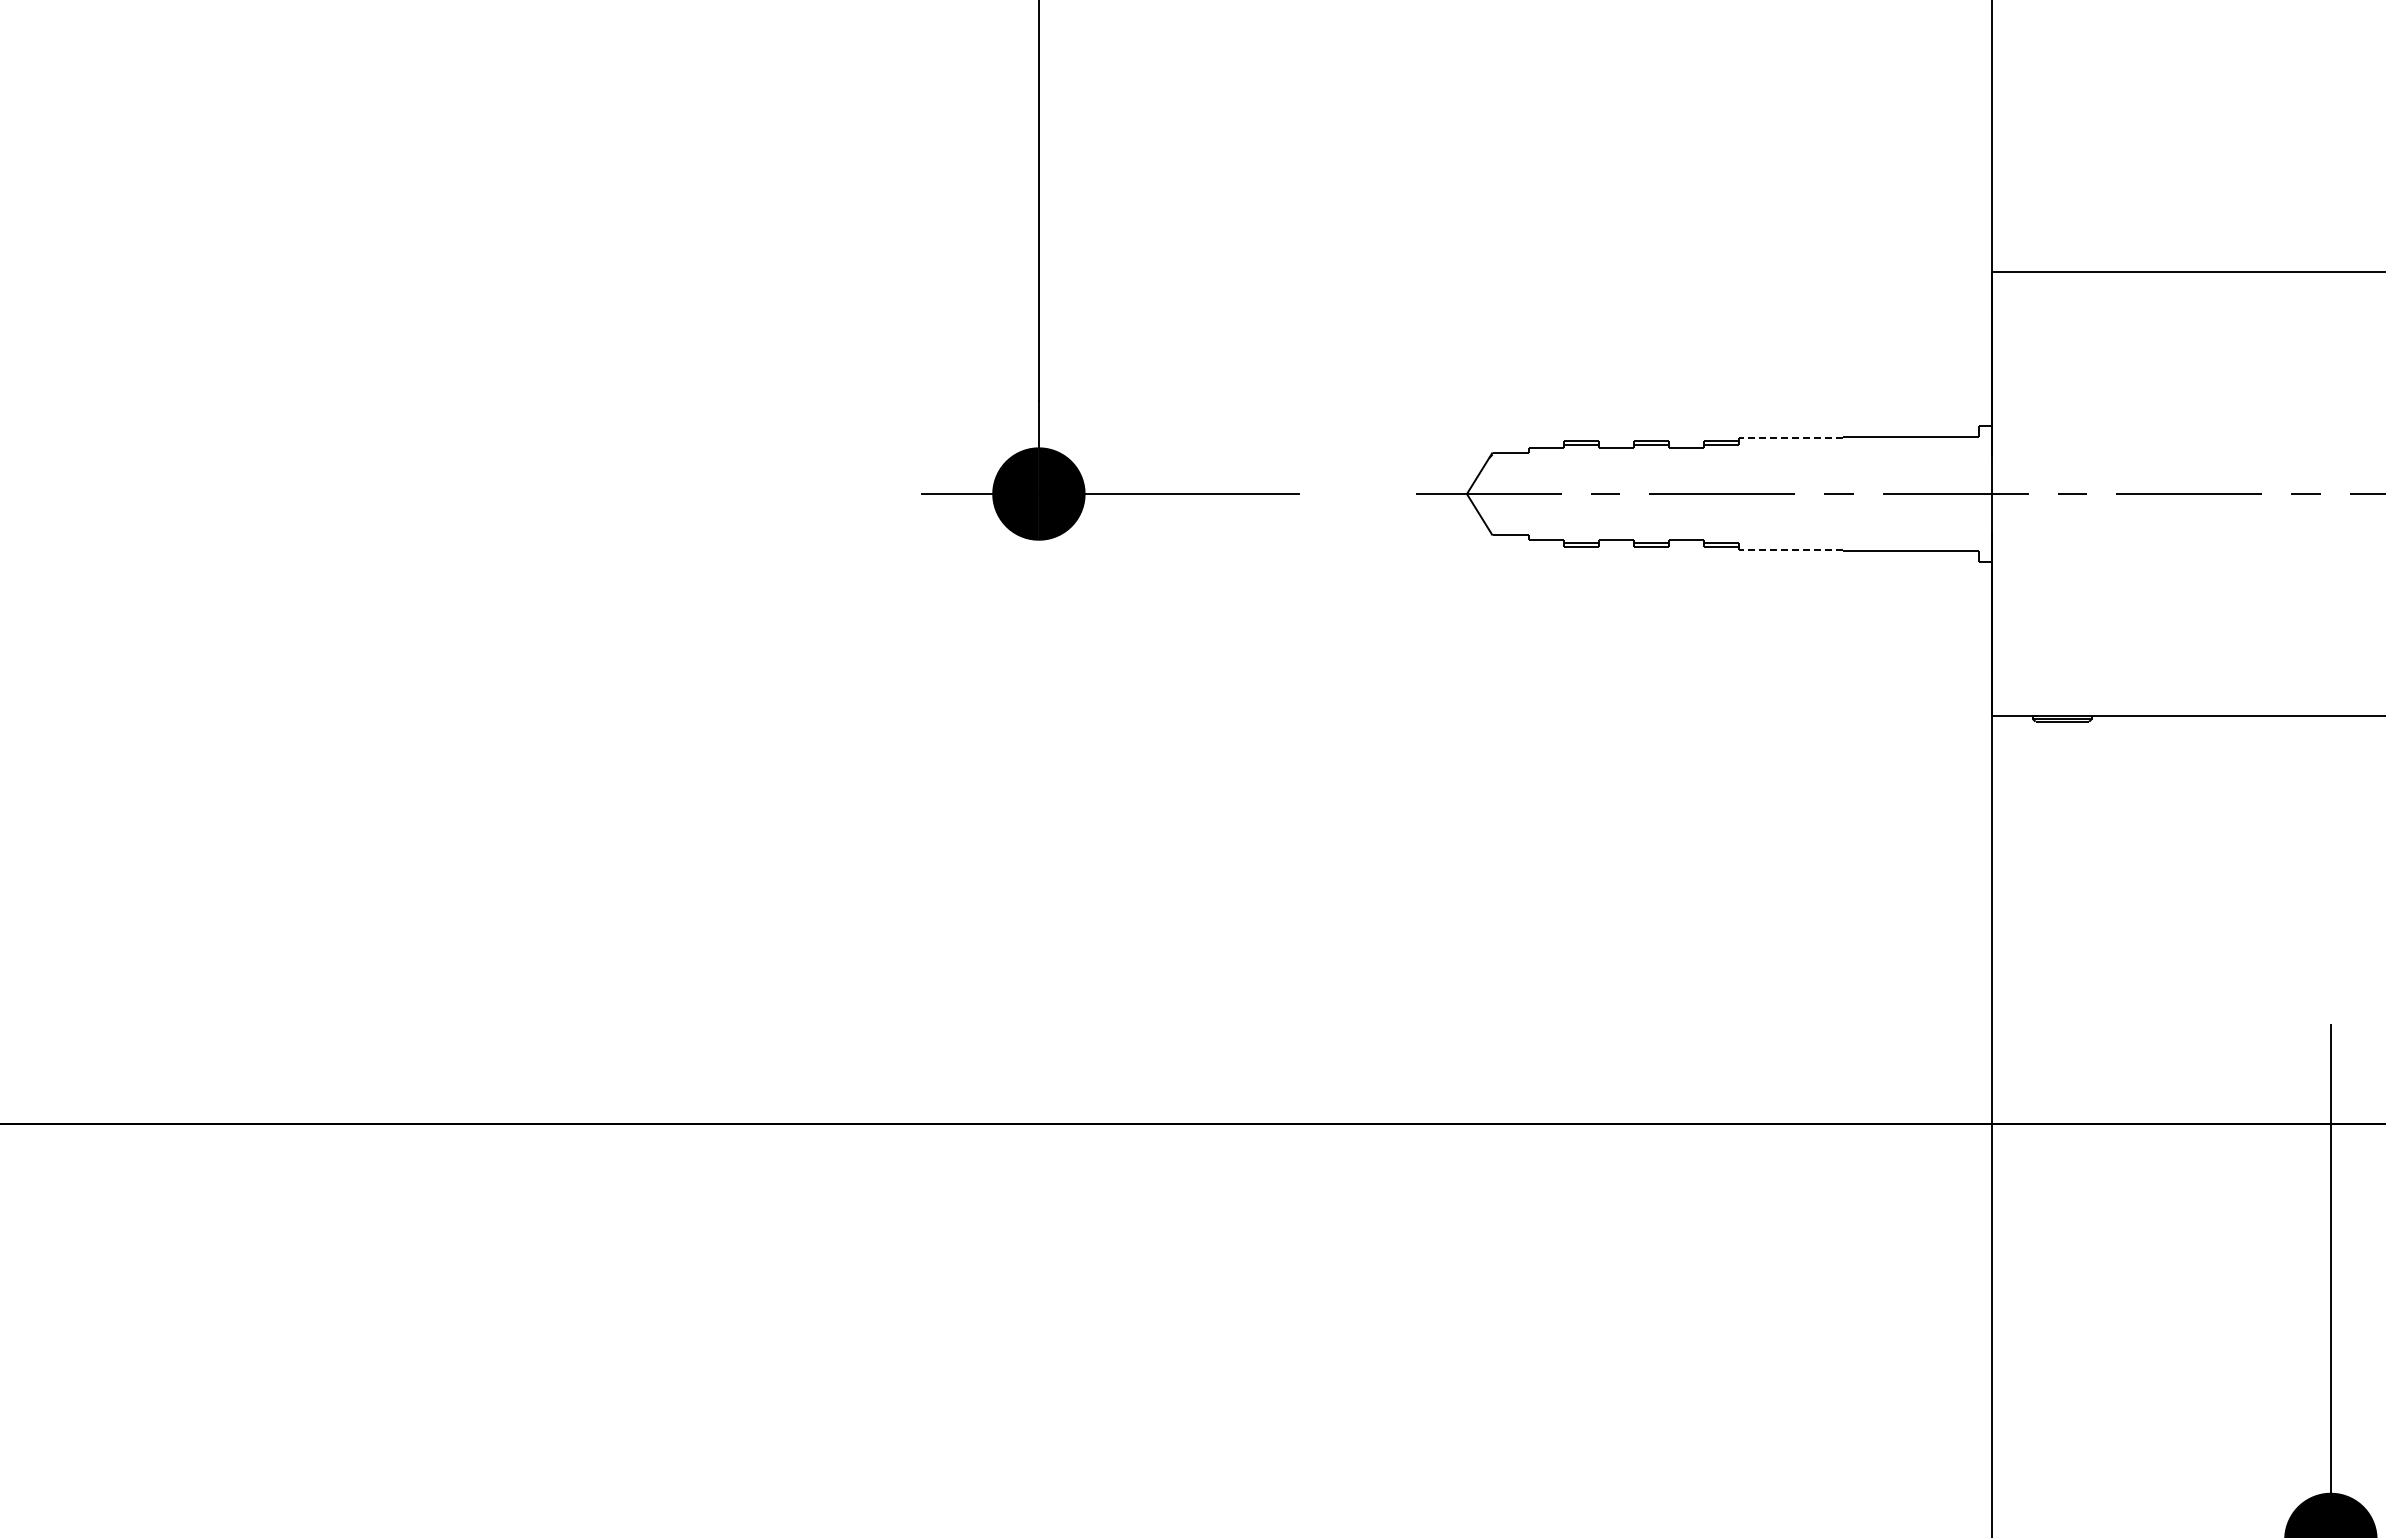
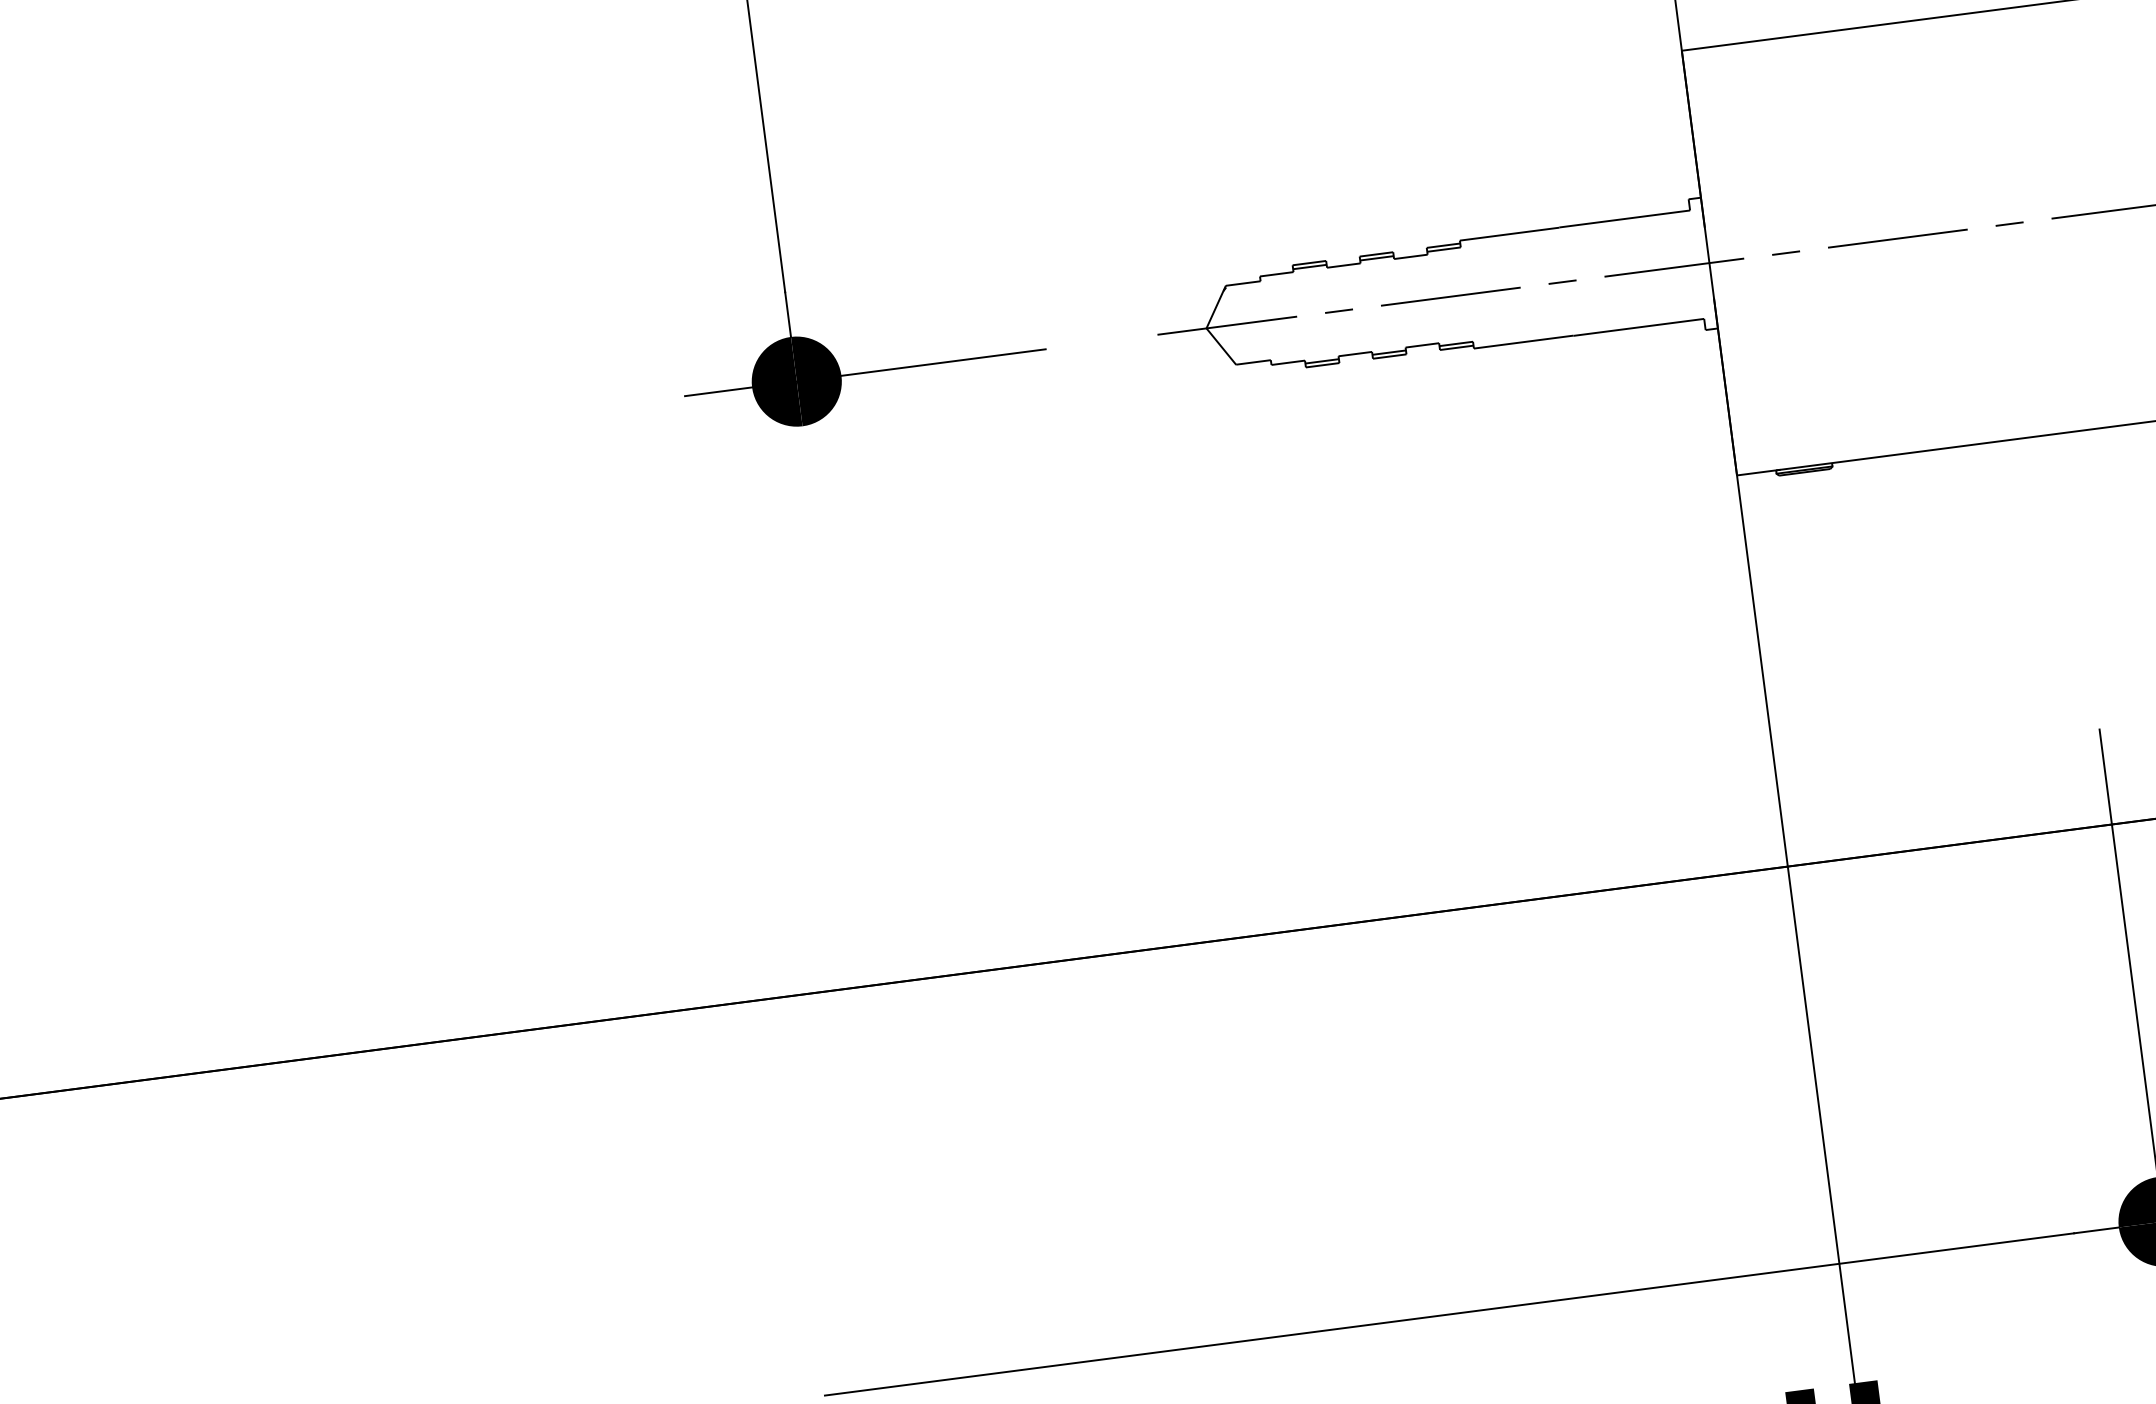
line: (1790, 437) -> (1509, 234), dashed -> solid
line: (1790, 550) -> (1523, 342), dashed -> solid

